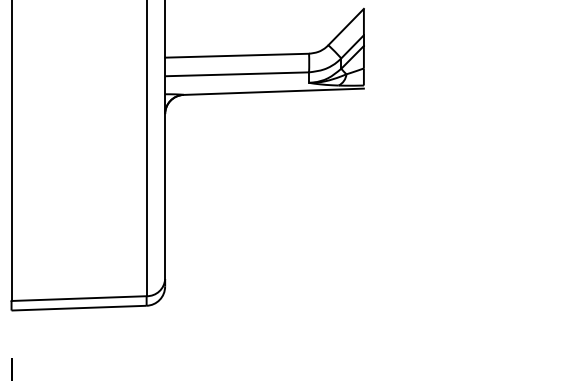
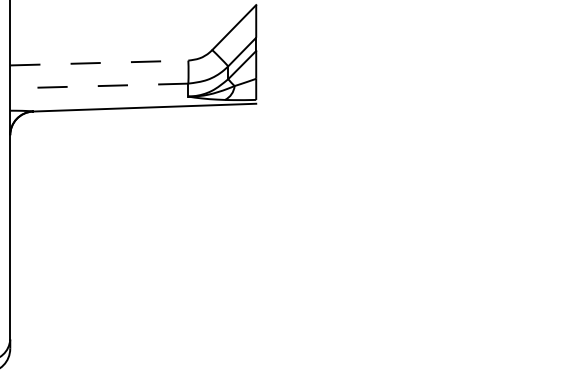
line: (237, 55) -> (99, 62), solid -> dashed
line: (237, 74) -> (99, 86), solid -> dashed

